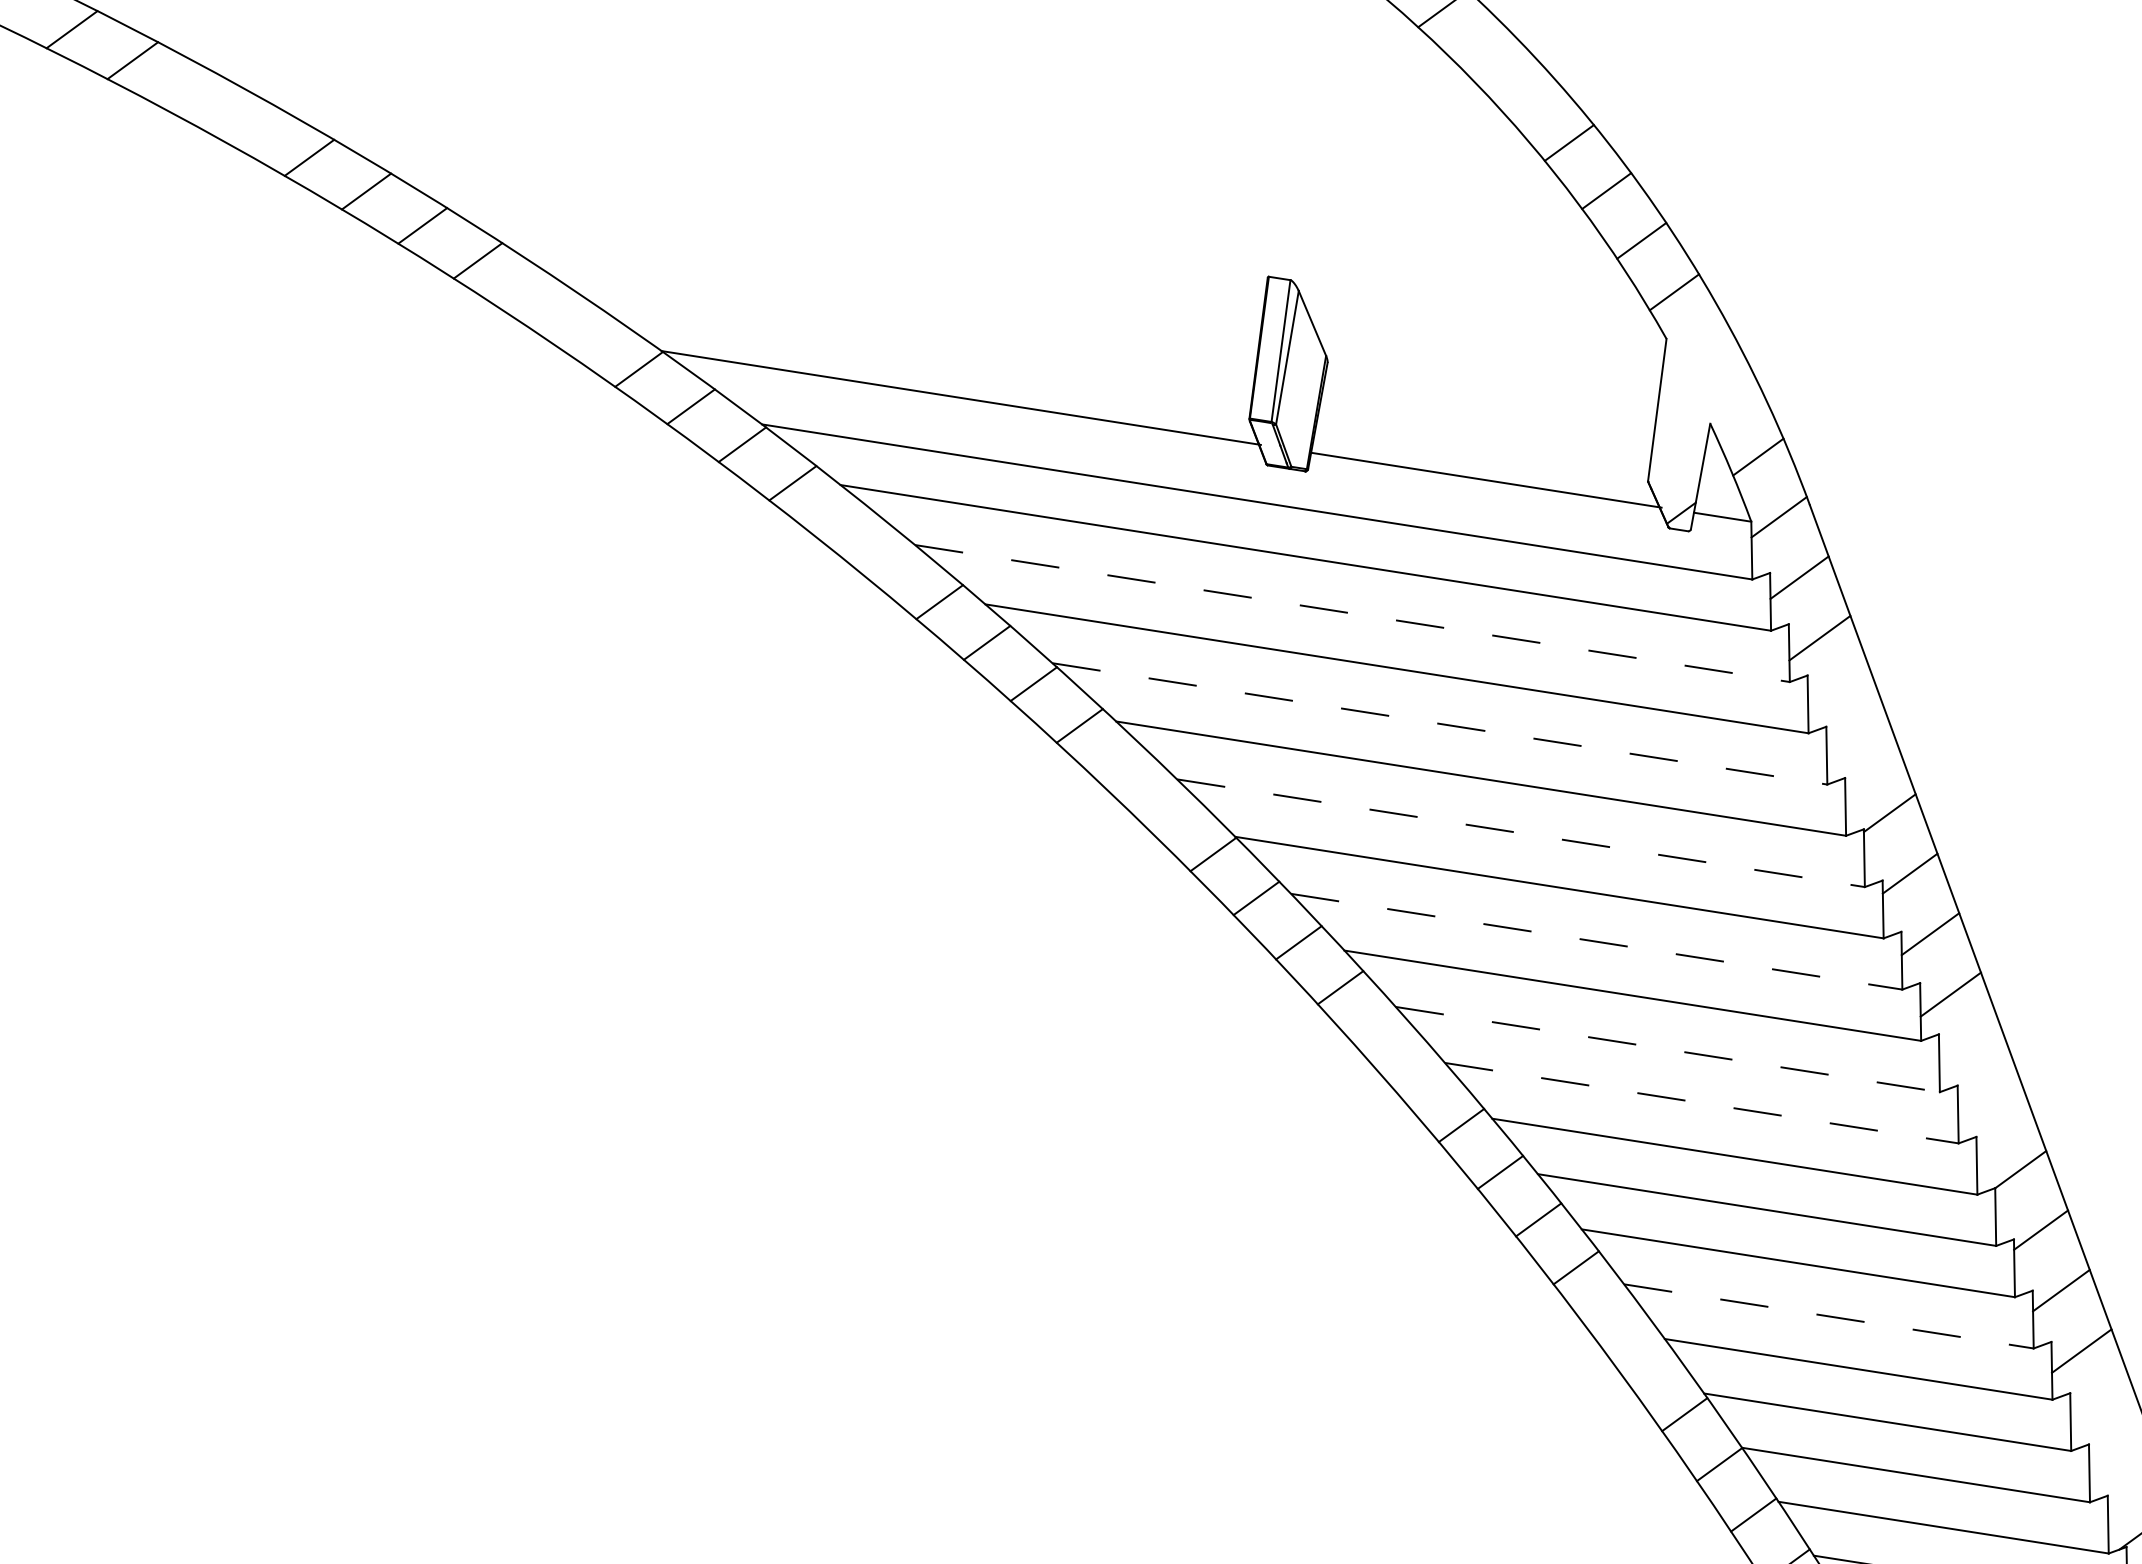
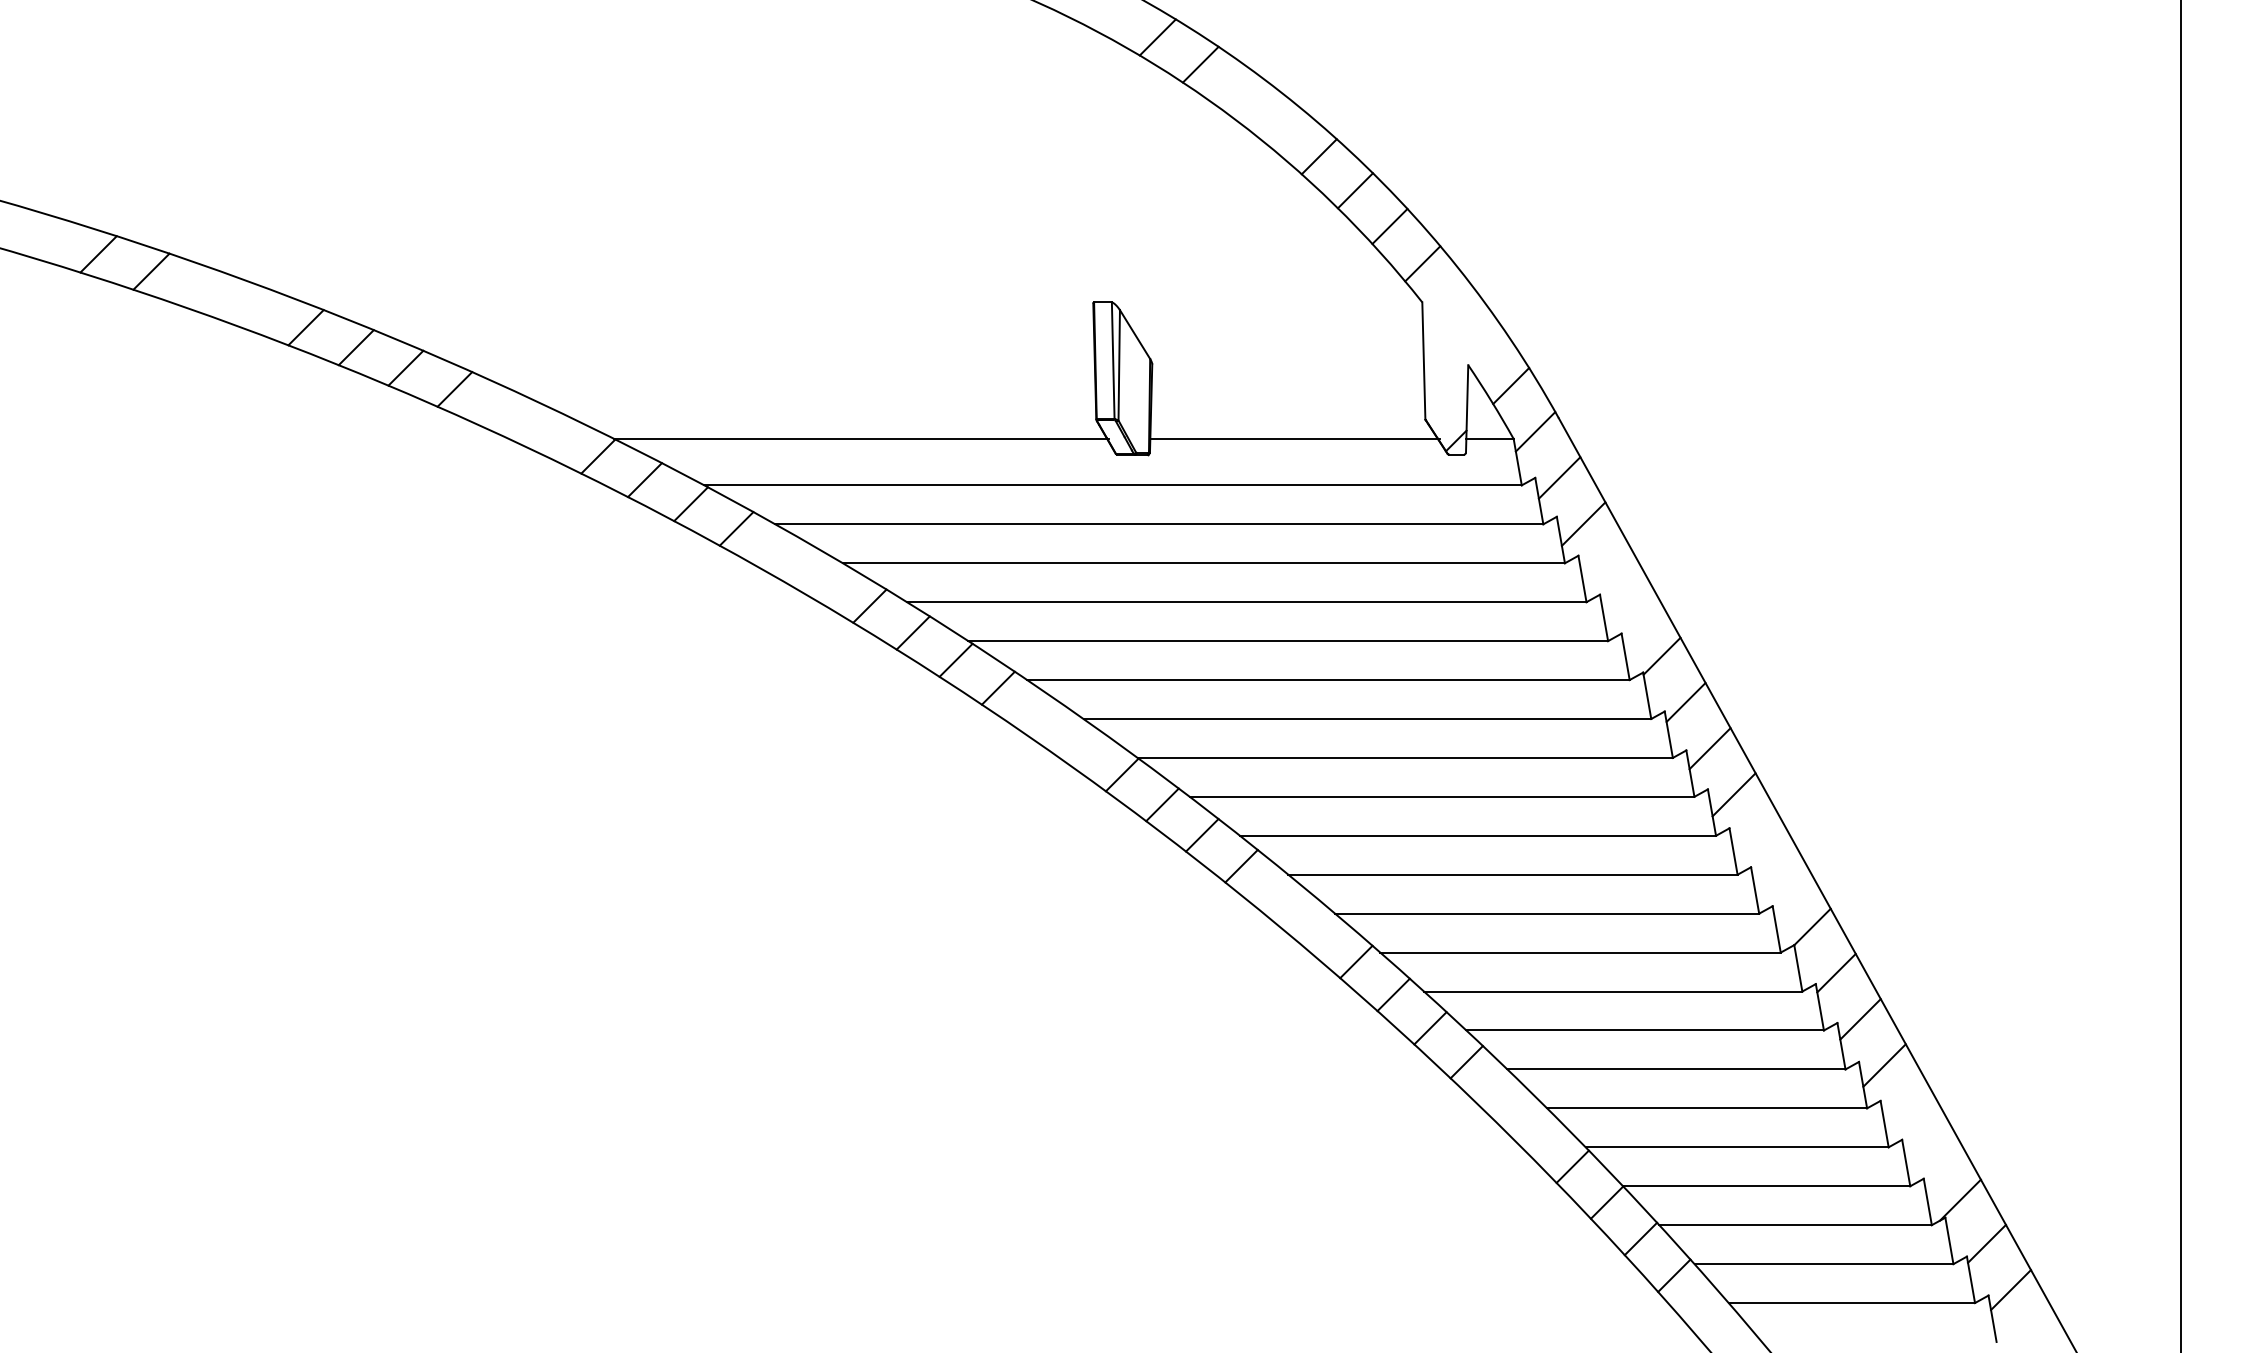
line: (1353, 613) -> (1204, 563), dashed -> solid
line: (1440, 724) -> (1288, 641), dashed -> solid
line: (1520, 833) -> (1367, 719), dashed -> solid
line: (1597, 941) -> (1442, 796), dashed -> solid
line: (1667, 1049) -> (1512, 874), dashed -> solid
line: (1702, 1103) -> (1547, 913), dashed -> solid
line: (1828, 1316) -> (1676, 1069), dashed -> solid

